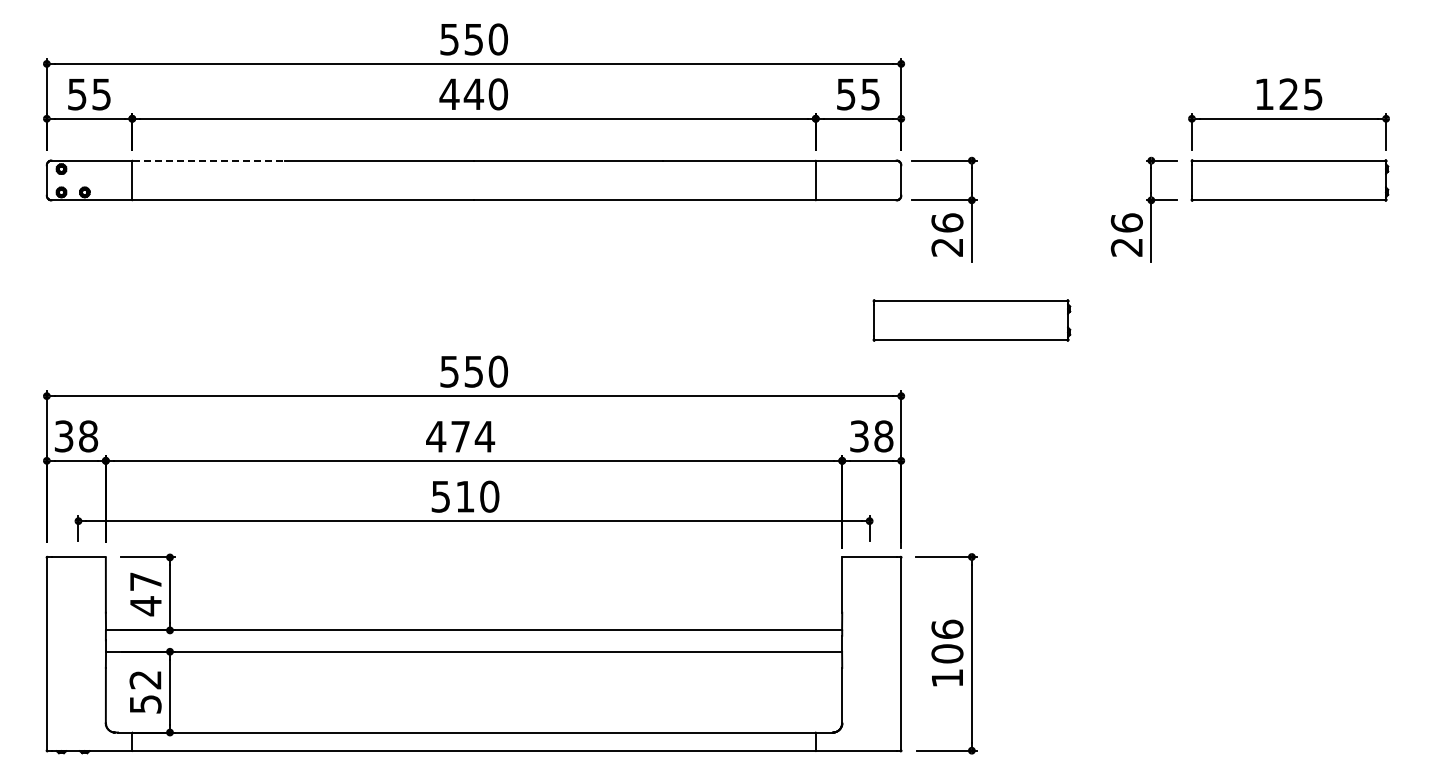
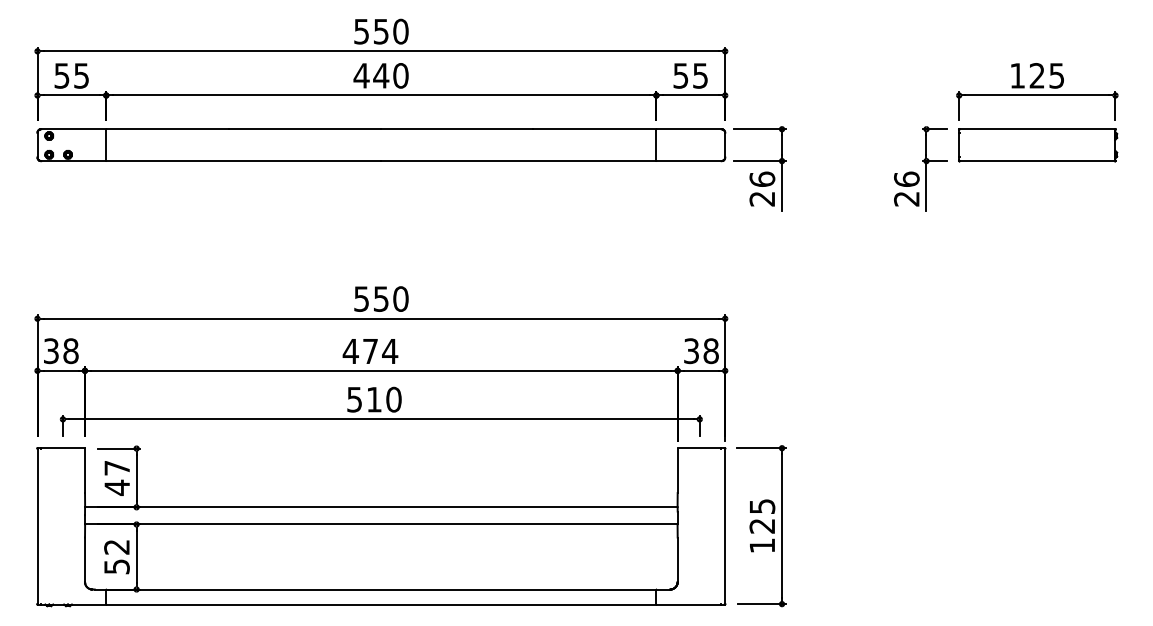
line: (209, 160) -> (168, 129), dashed -> solid
part: (971, 320) -> (781, 257), removed
text: (947, 641) -> (762, 516), 106 -> 125

